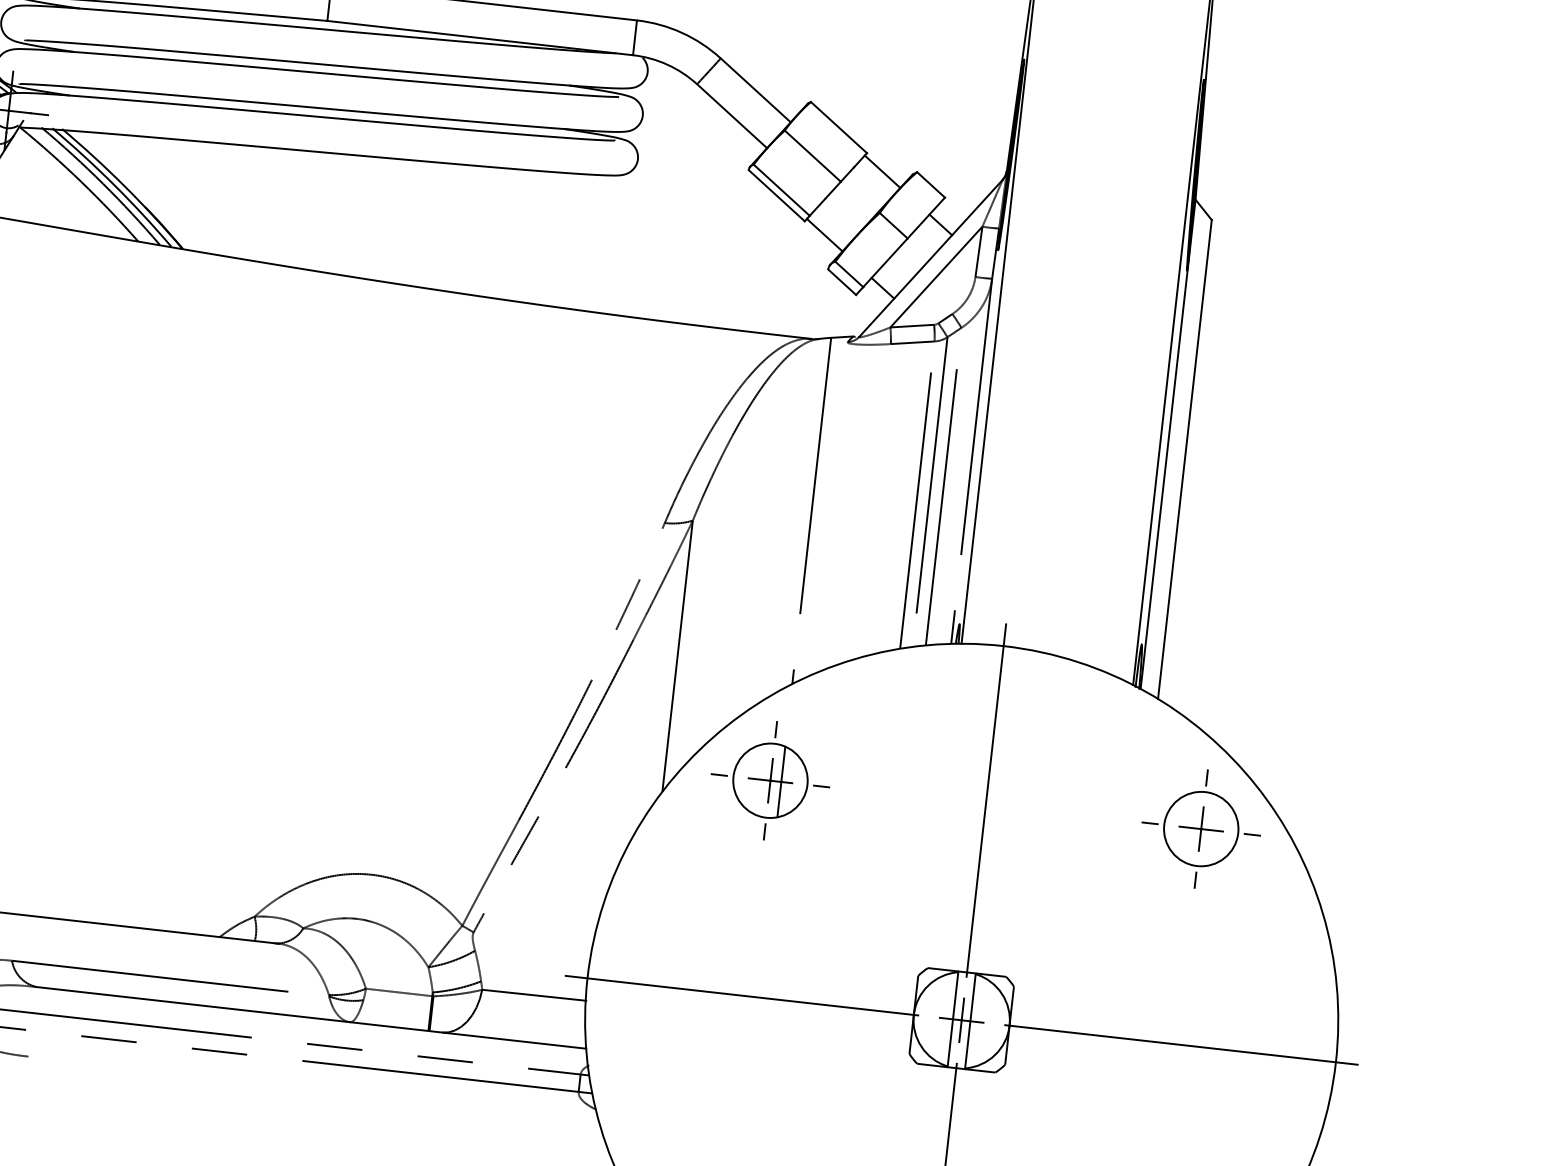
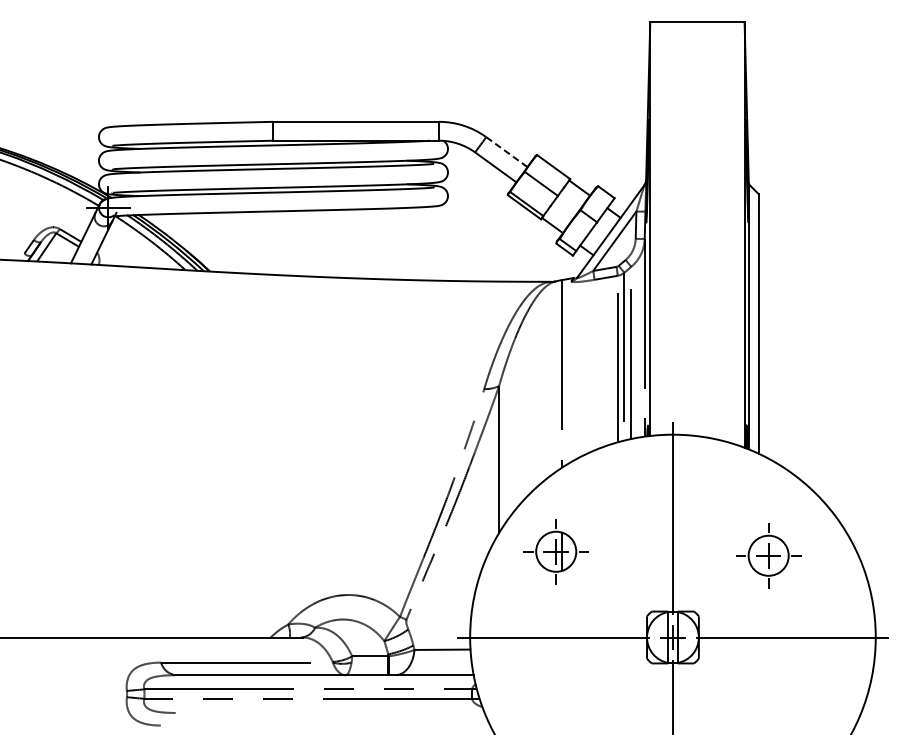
line: (754, 90) -> (506, 152), solid -> dashed
part: (769, 780) -> (555, 551), moved
part: (1200, 828) -> (768, 555), moved

